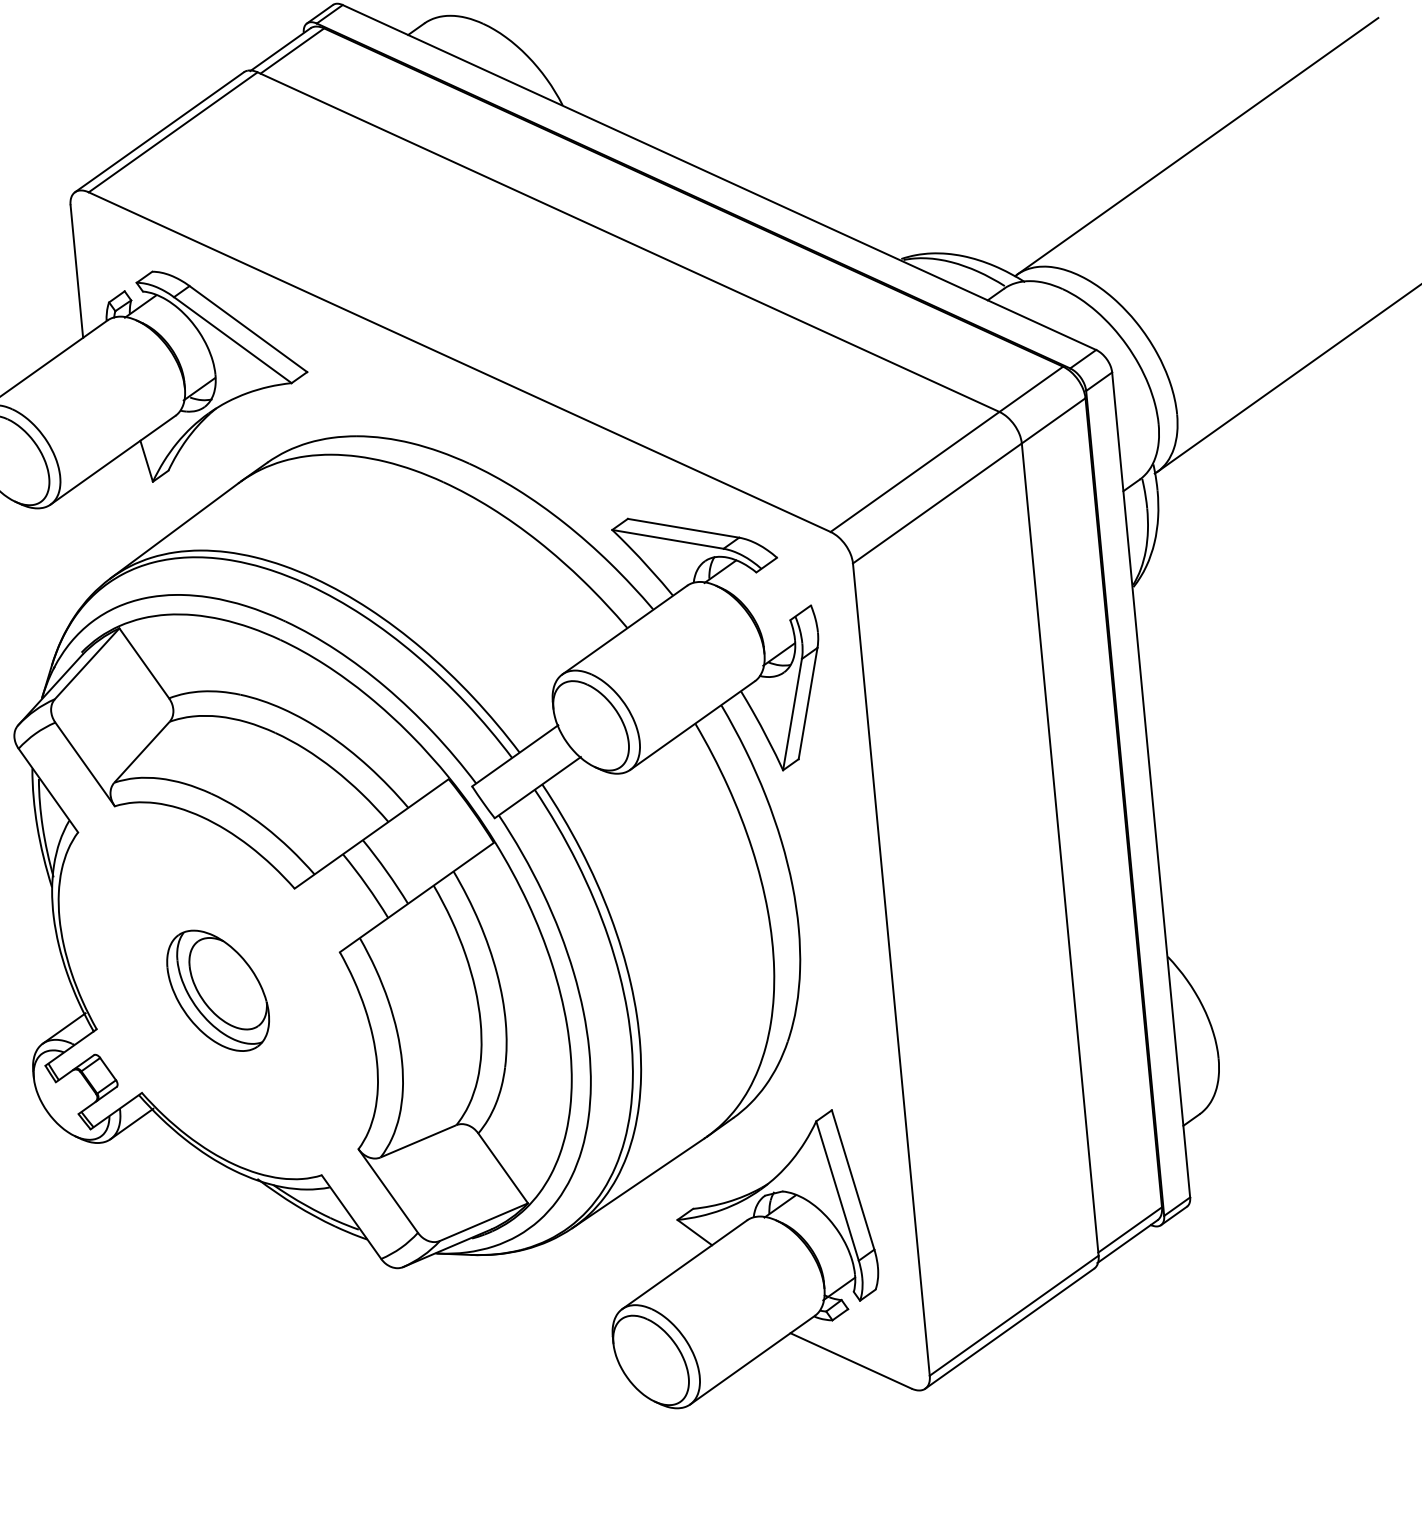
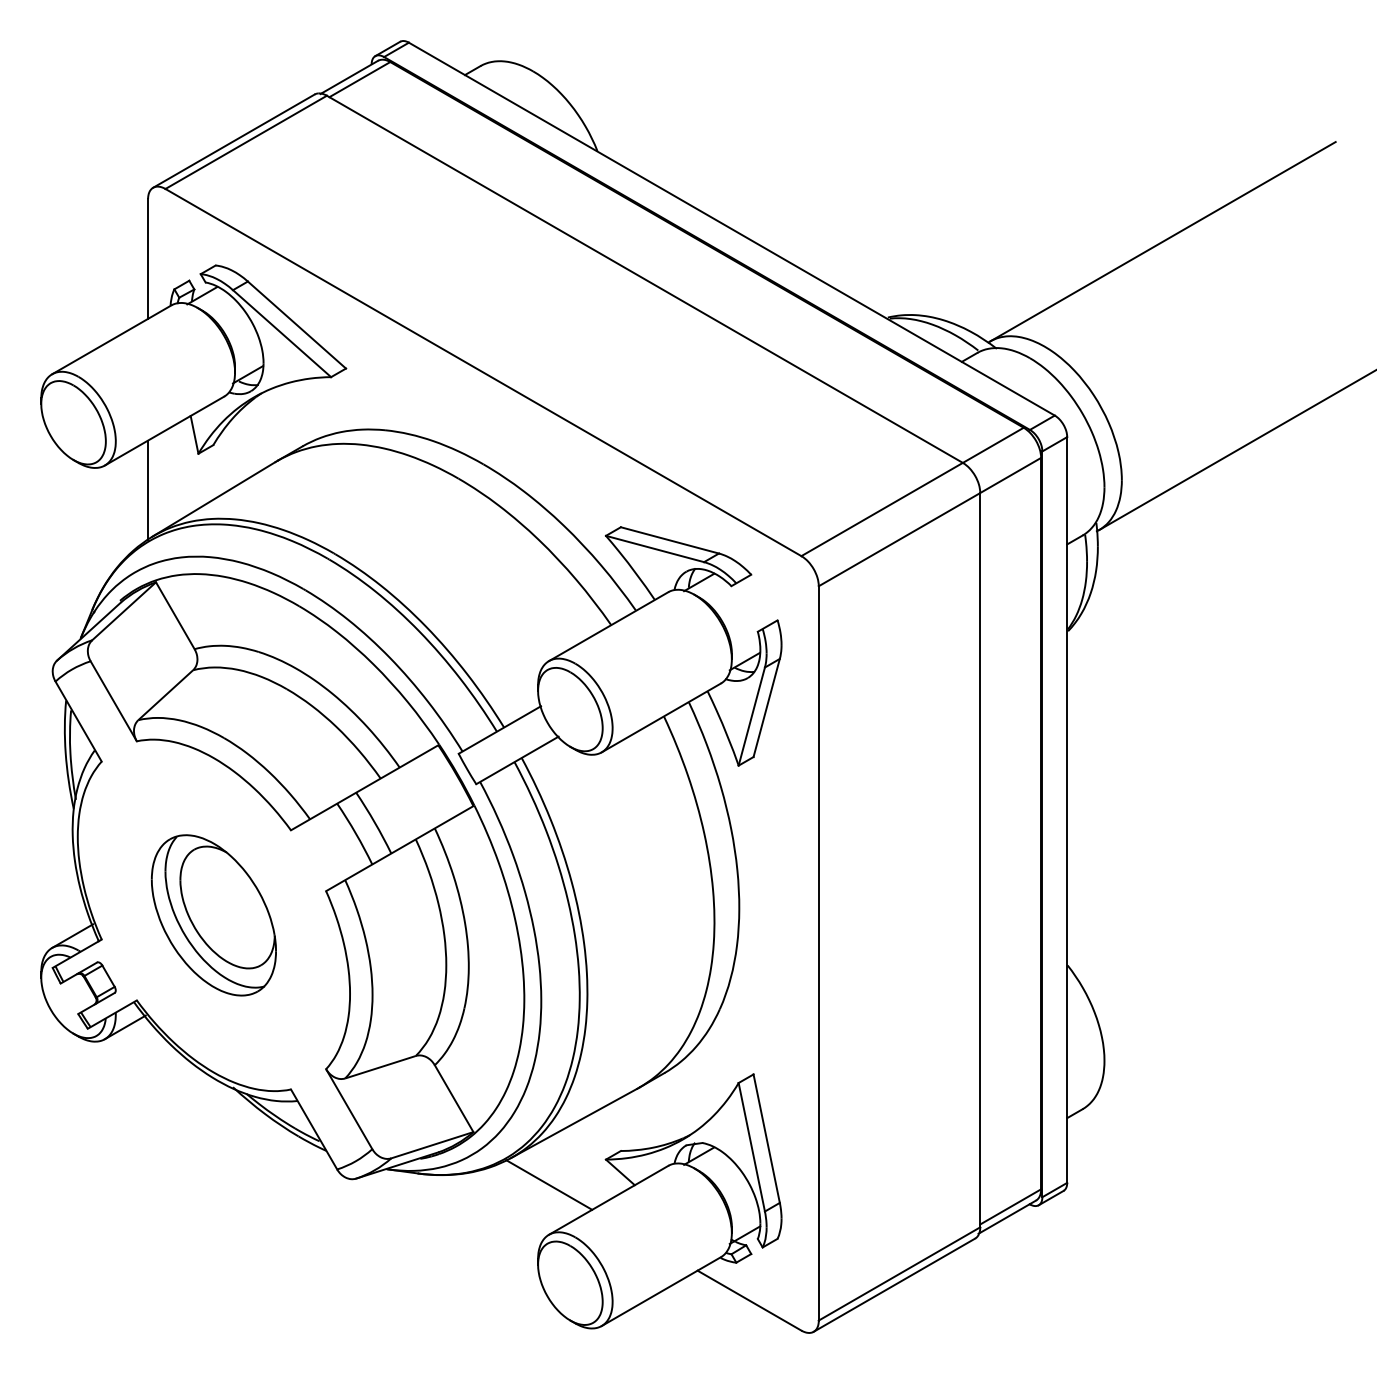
line: (101, 526) -> (148, 489), added
part: (217, 990) -> (213, 915), size x1.43
line: (617, 1253) -> (549, 1184), added

